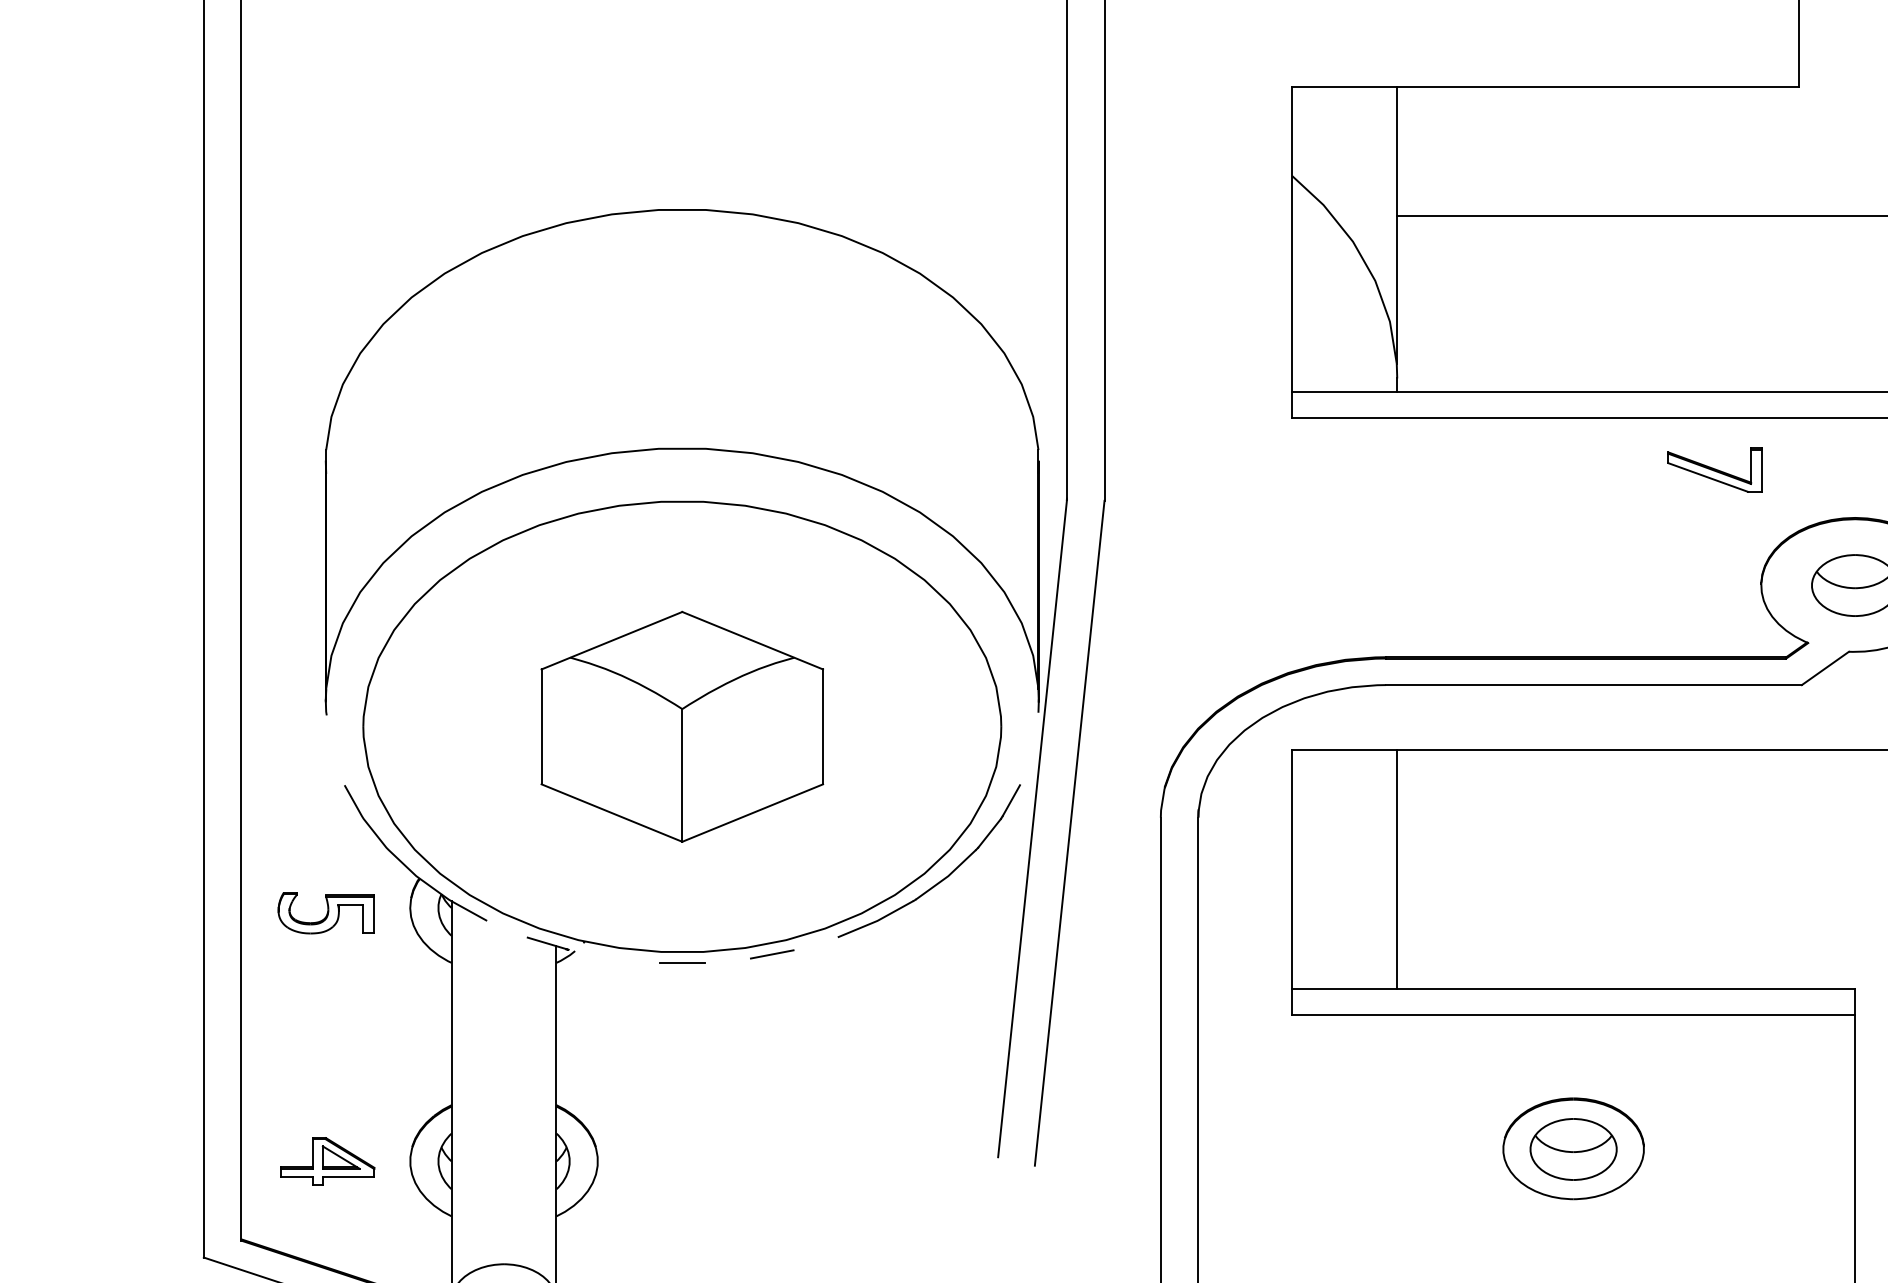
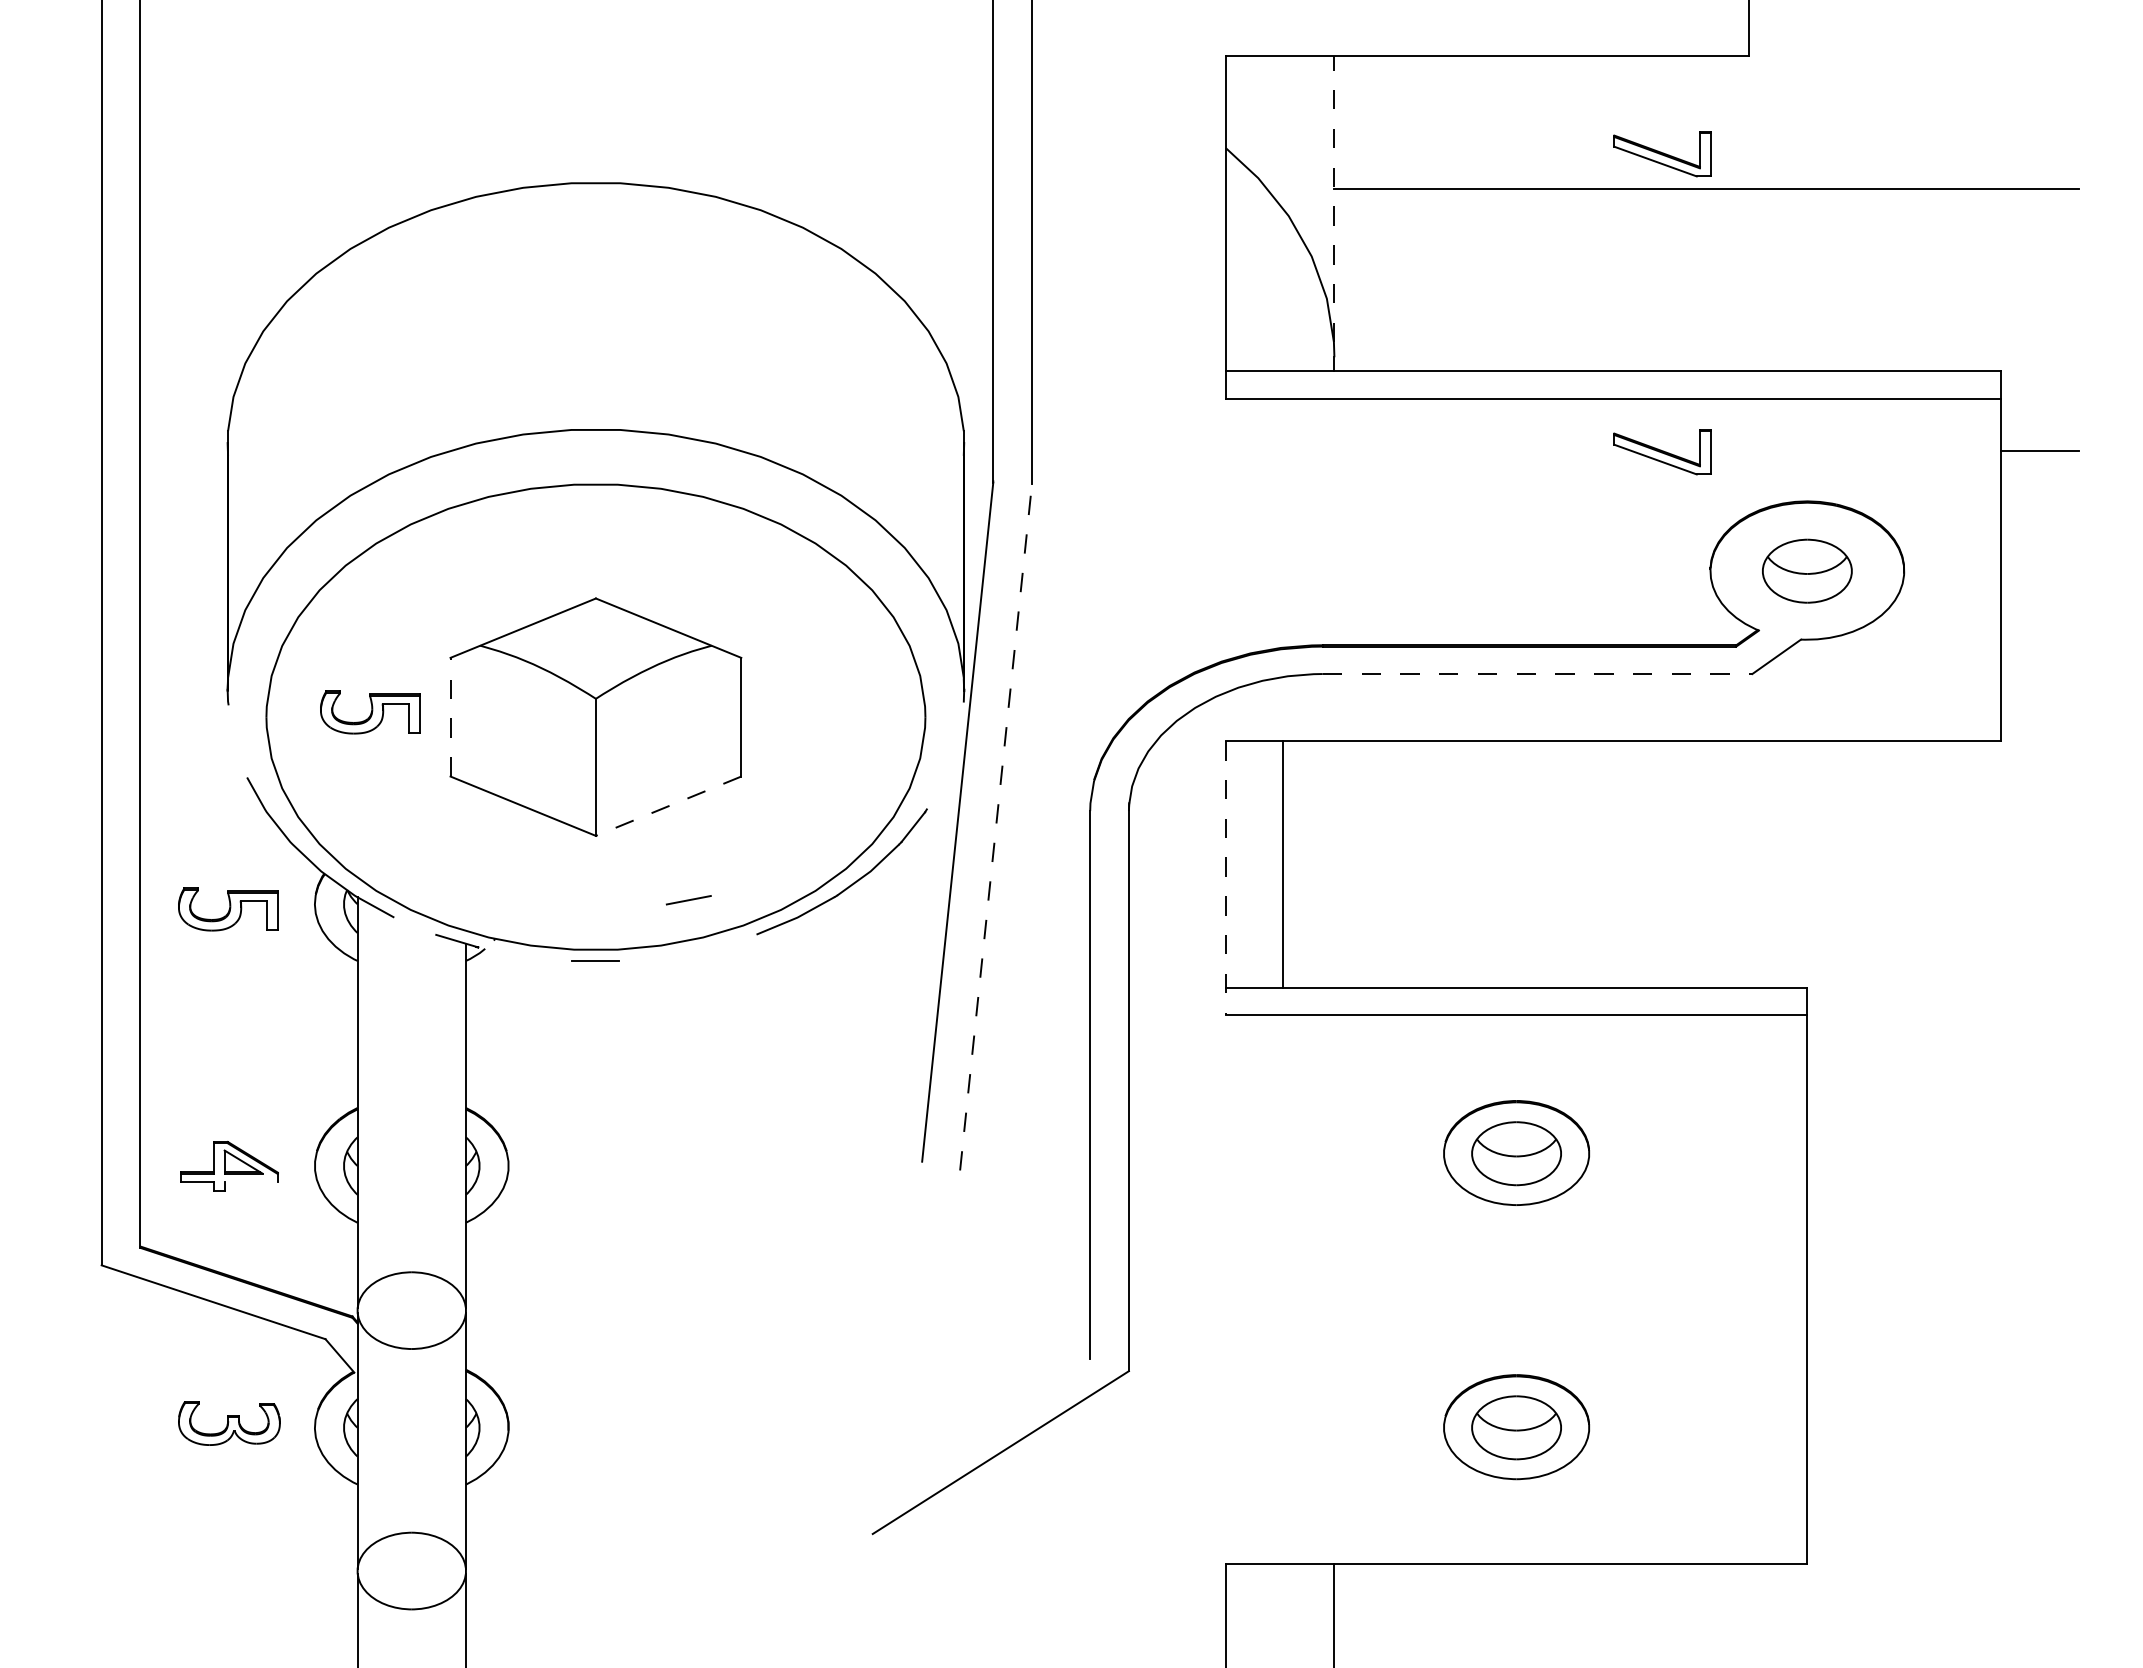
part: (1714, 182) -> (1662, 154), added
line: (1396, 224) -> (1333, 198), solid -> dashed
line: (1593, 685) -> (1537, 674), solid -> dashed
part: (464, 722) -> (370, 712), added
line: (541, 726) -> (450, 716), solid -> dashed
line: (1011, 800) -> (935, 793), removed
line: (752, 813) -> (668, 806), solid -> dashed
line: (1070, 832) -> (996, 826), solid -> dashed
line: (1397, 869) -> (1283, 864), moved
line: (1291, 883) -> (1225, 878), solid -> dashed
line: (771, 954) -> (688, 900), moved
line: (347, 1177) -> (250, 1182), removed

